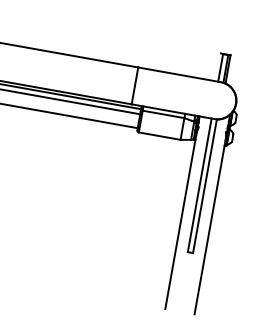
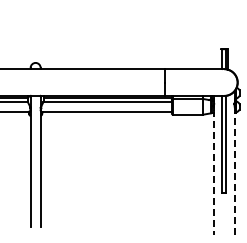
line: (180, 222) -> (213, 172), solid -> dashed
line: (209, 227) -> (234, 172), solid -> dashed

